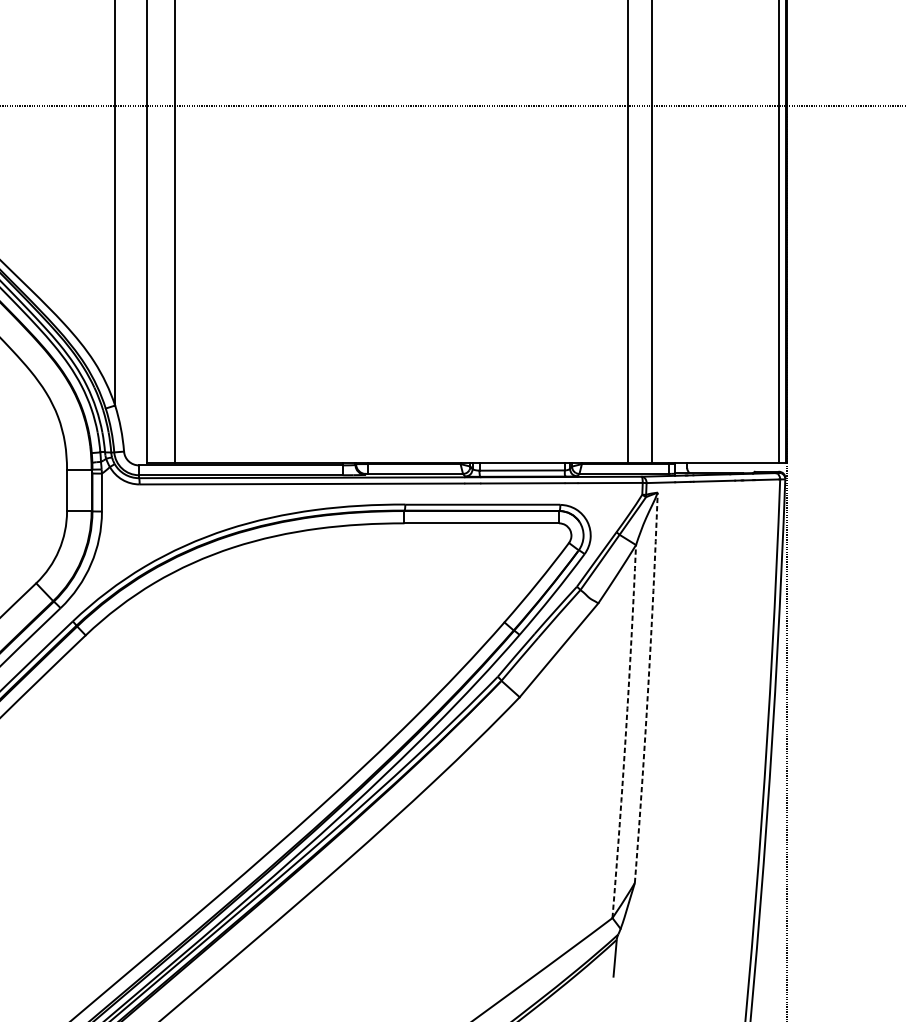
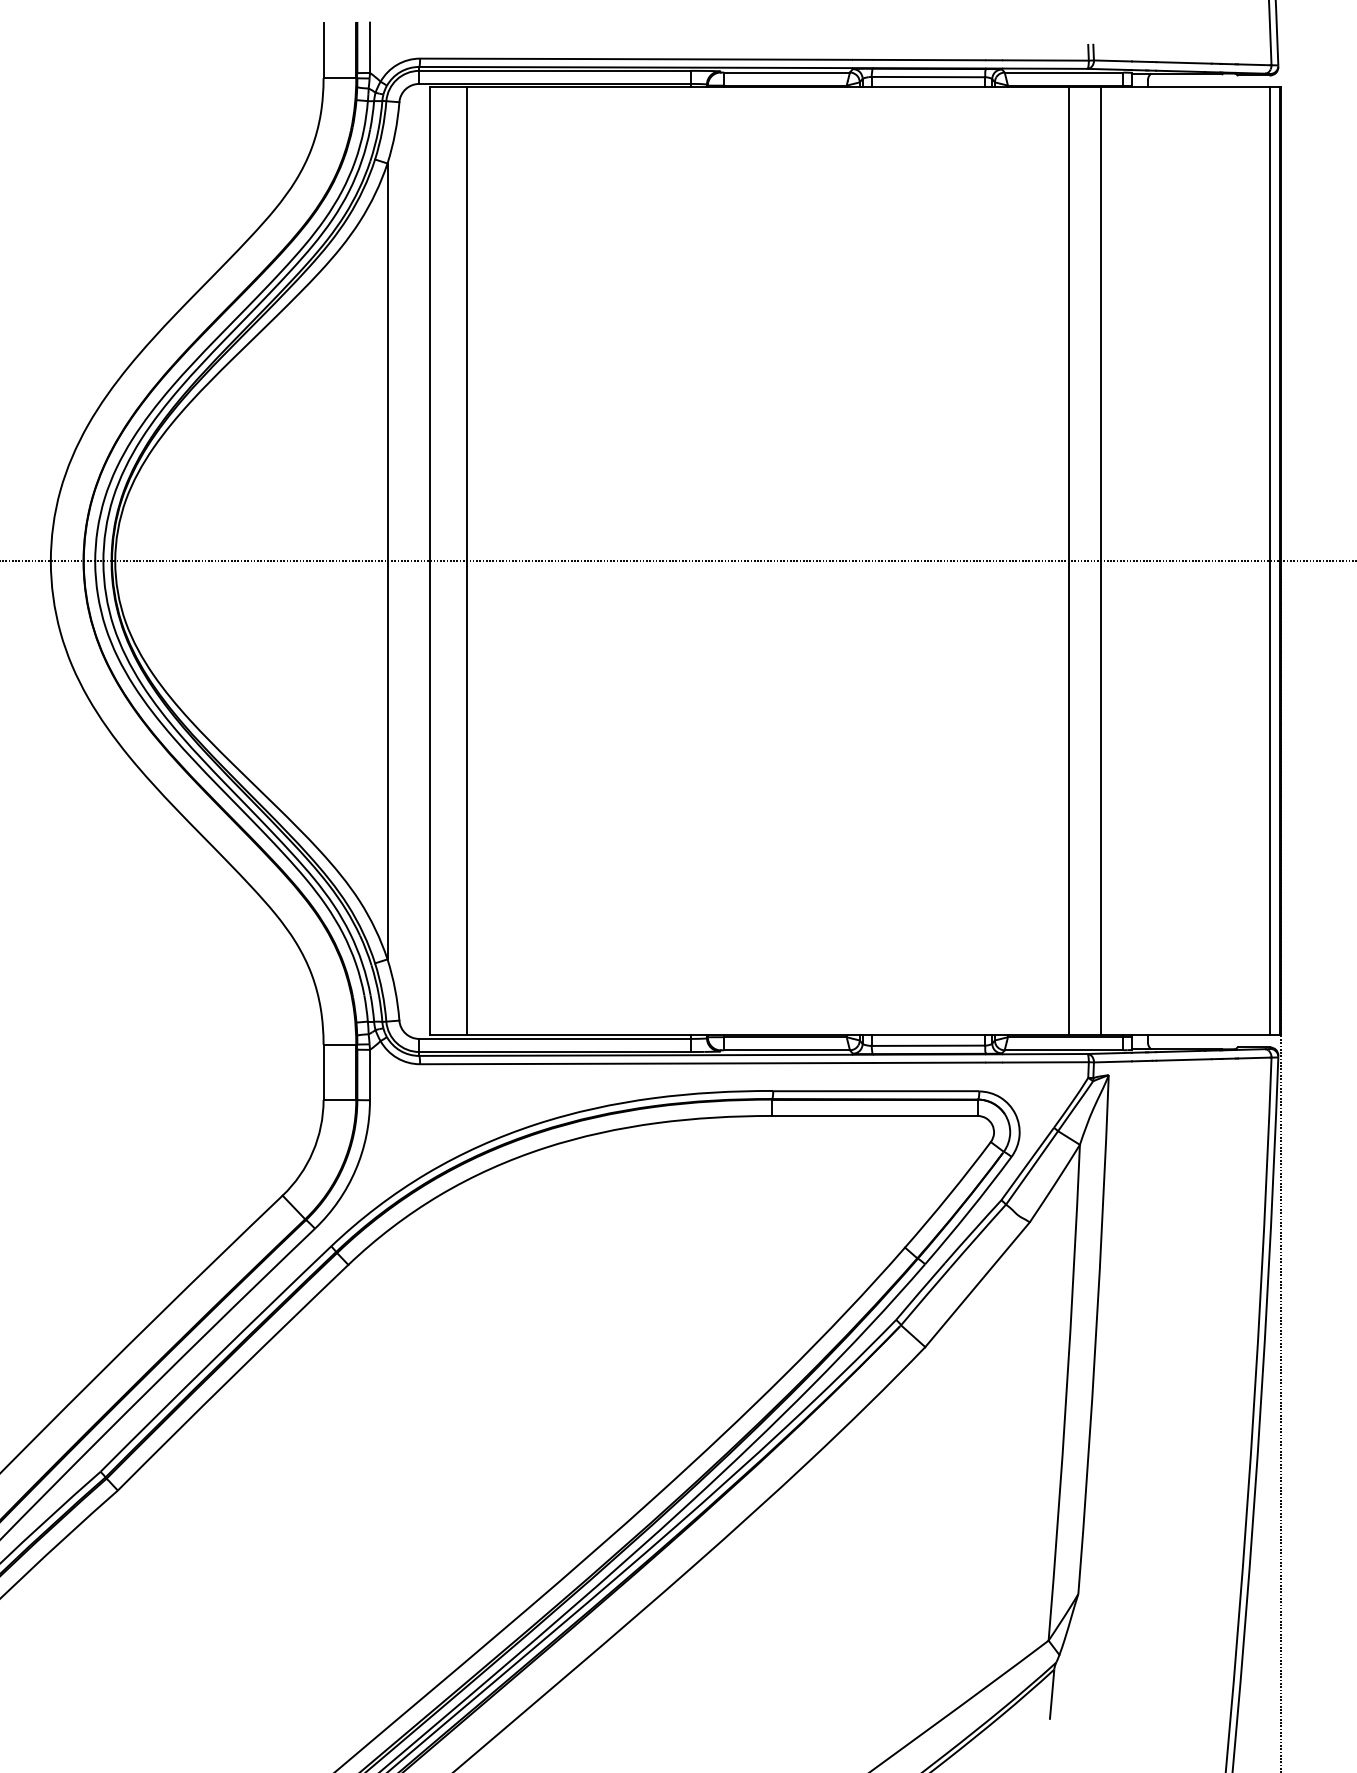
arc: (648, 687) -> (1096, 1334), dashed -> solid
arc: (625, 731) -> (1066, 1392), dashed -> solid

